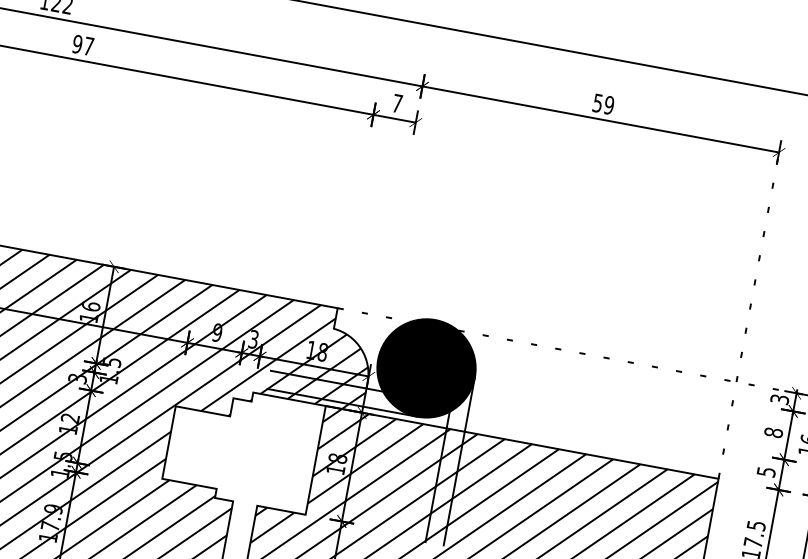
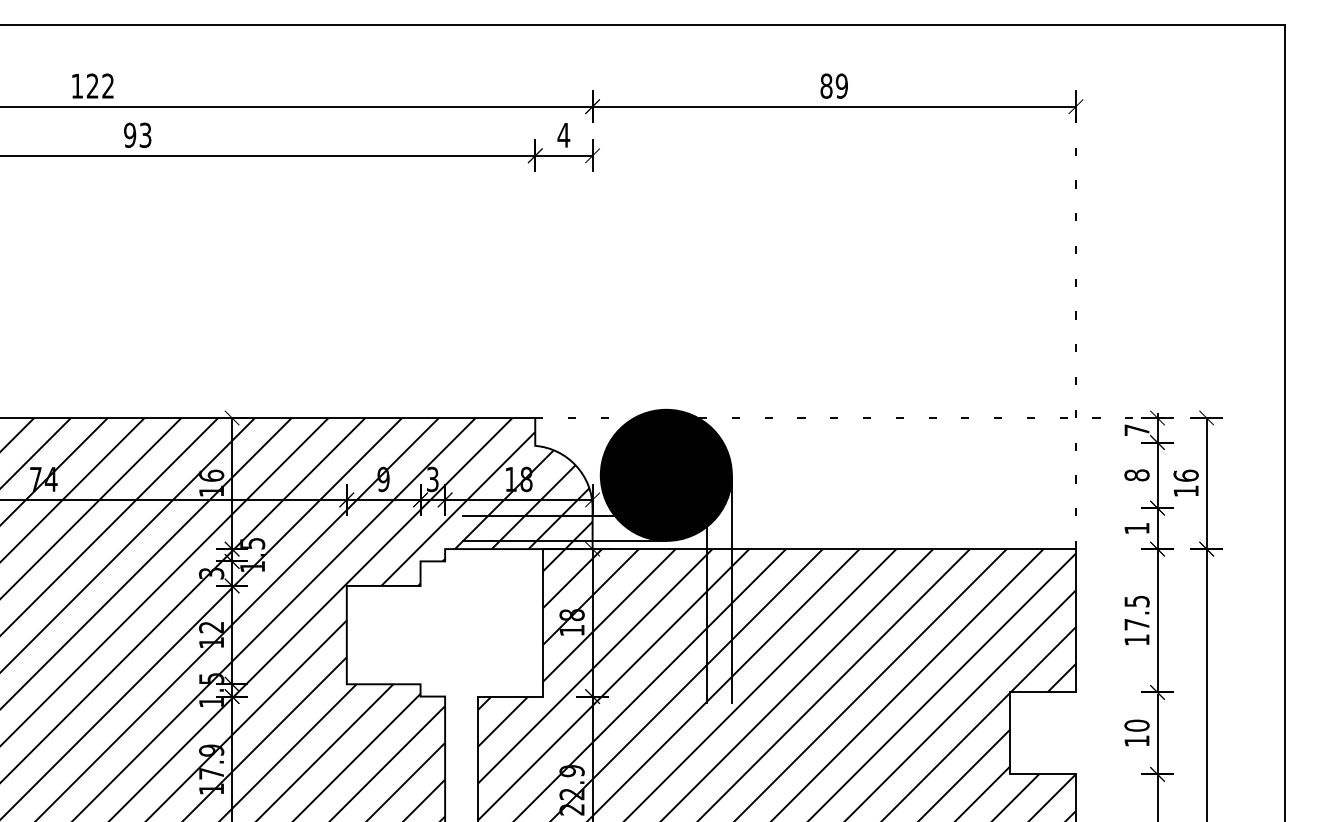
text: (88, 45) -> (145, 134), 97 -> 93
text: (597, 102) -> (826, 85), 59 -> 89
text: (397, 103) -> (563, 135), 7 -> 4
text: (779, 399) -> (1136, 430), 3 -> 7
text: (766, 471) -> (1136, 528), 5 -> 1

